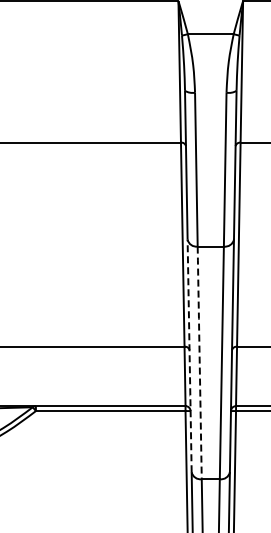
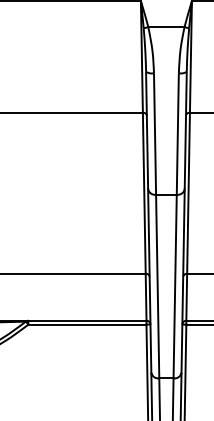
line: (189, 355) -> (149, 280), dashed -> solid
line: (199, 361) -> (157, 285), dashed -> solid

